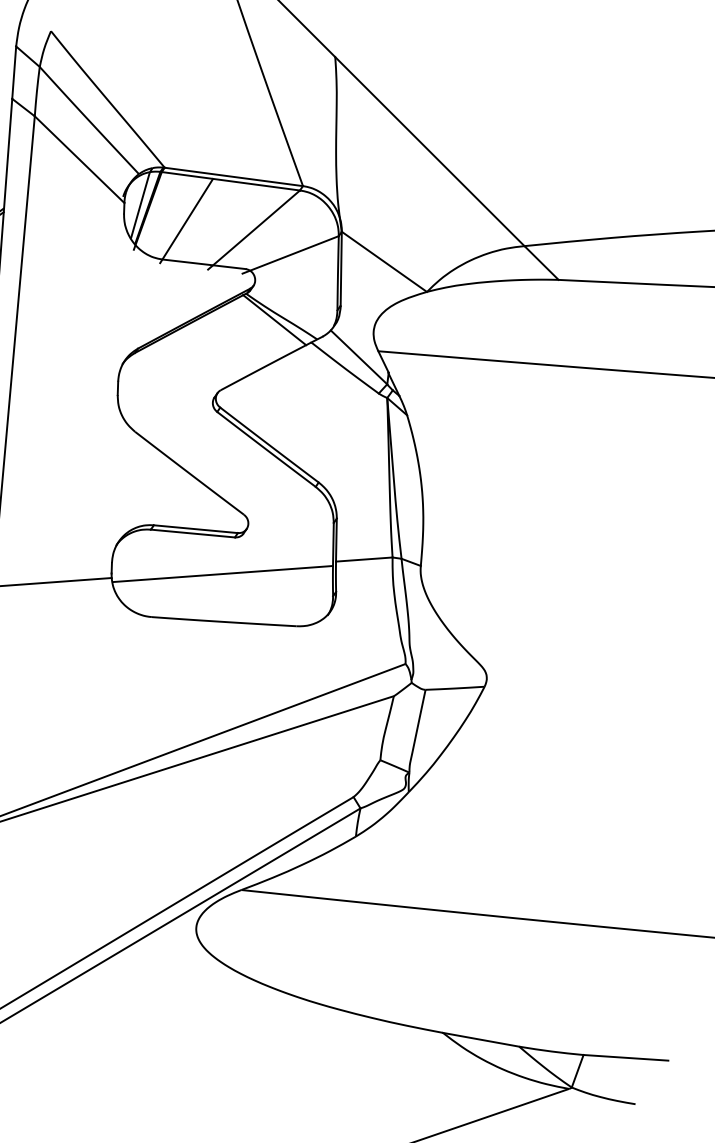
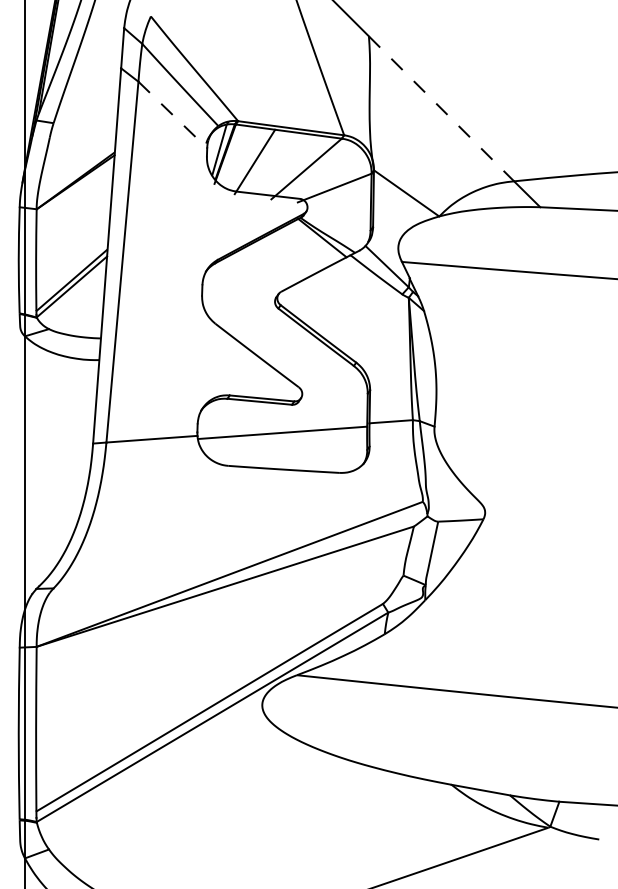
line: (429, 151) -> (441, 108), solid -> dashed
line: (79, 160) -> (172, 115), solid -> dashed

